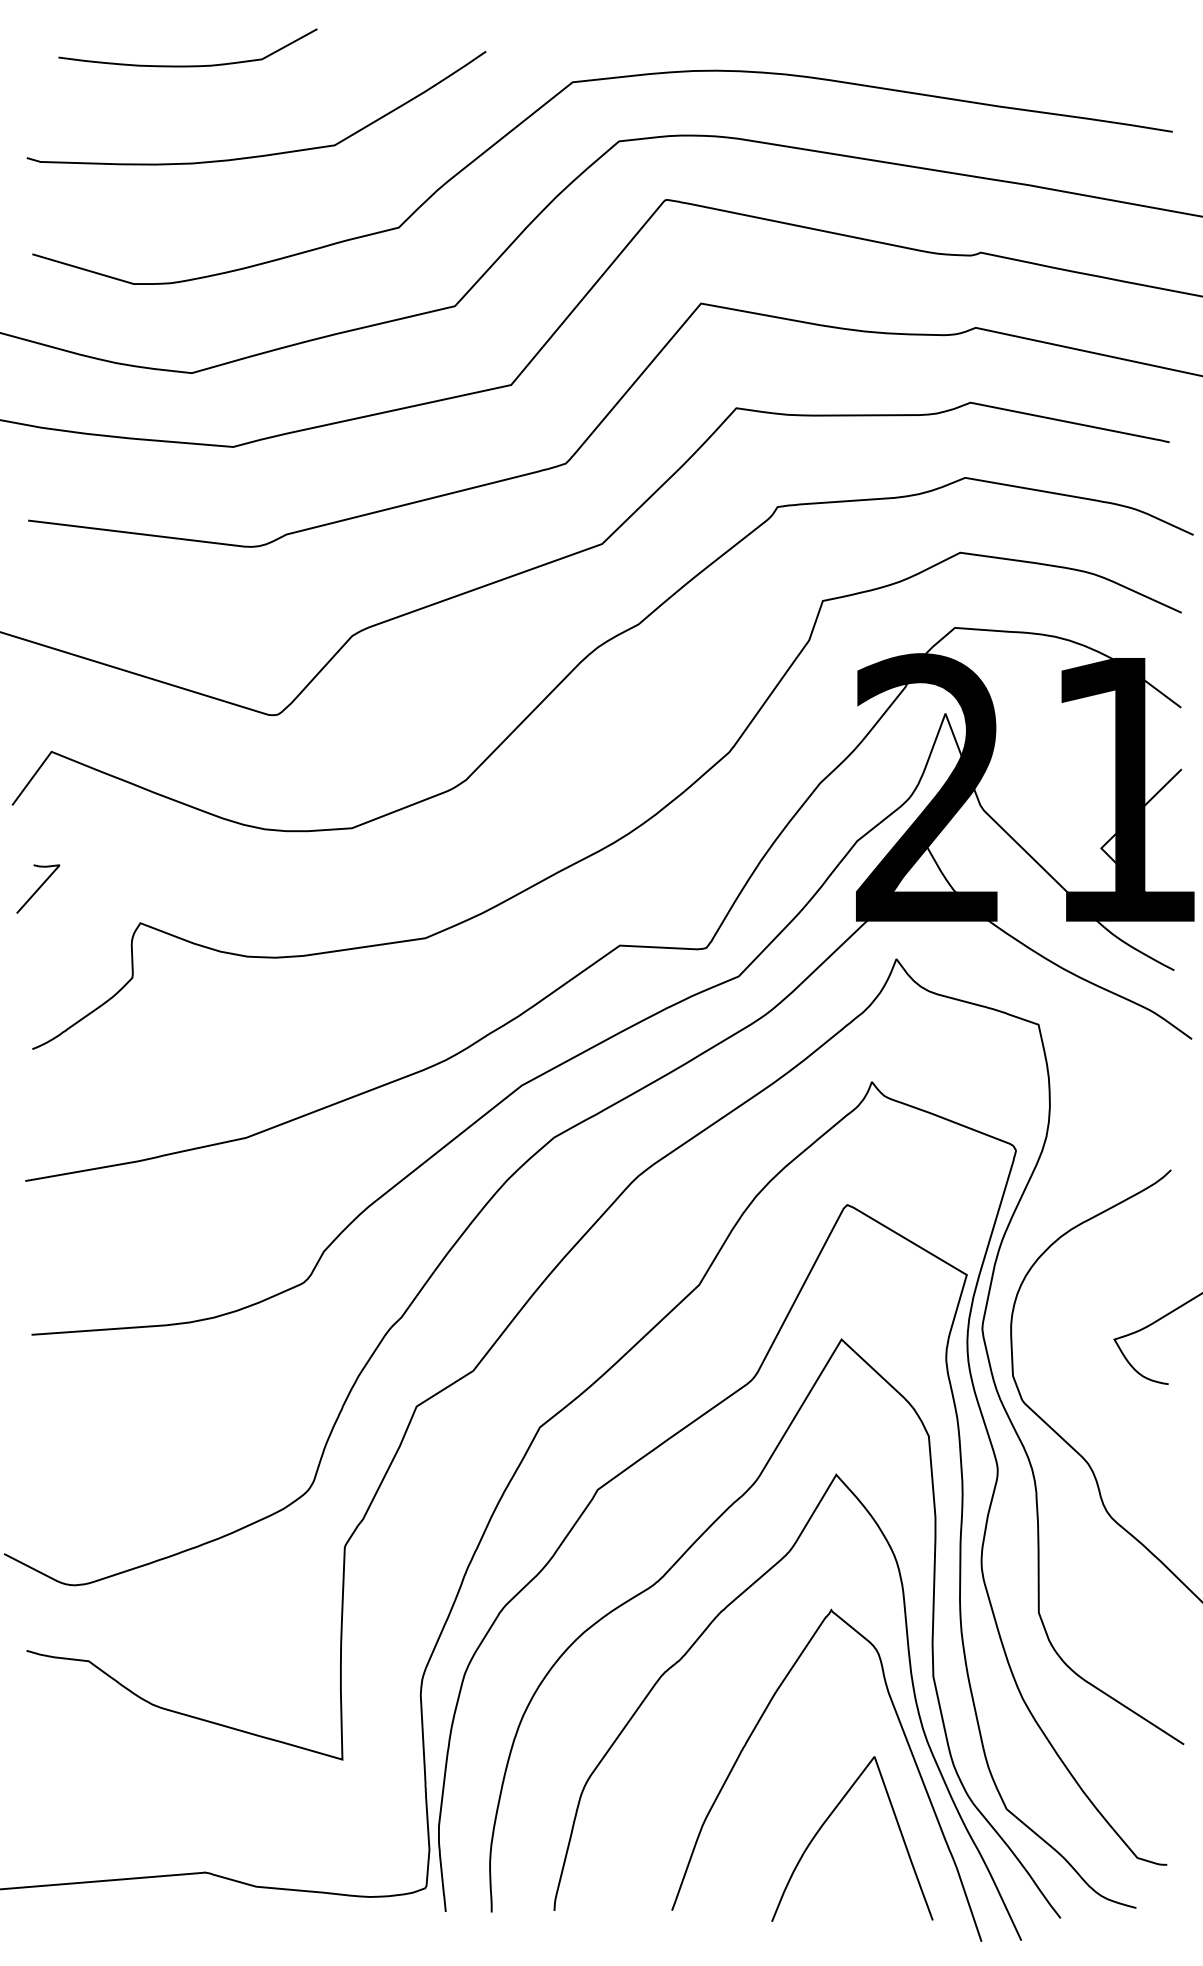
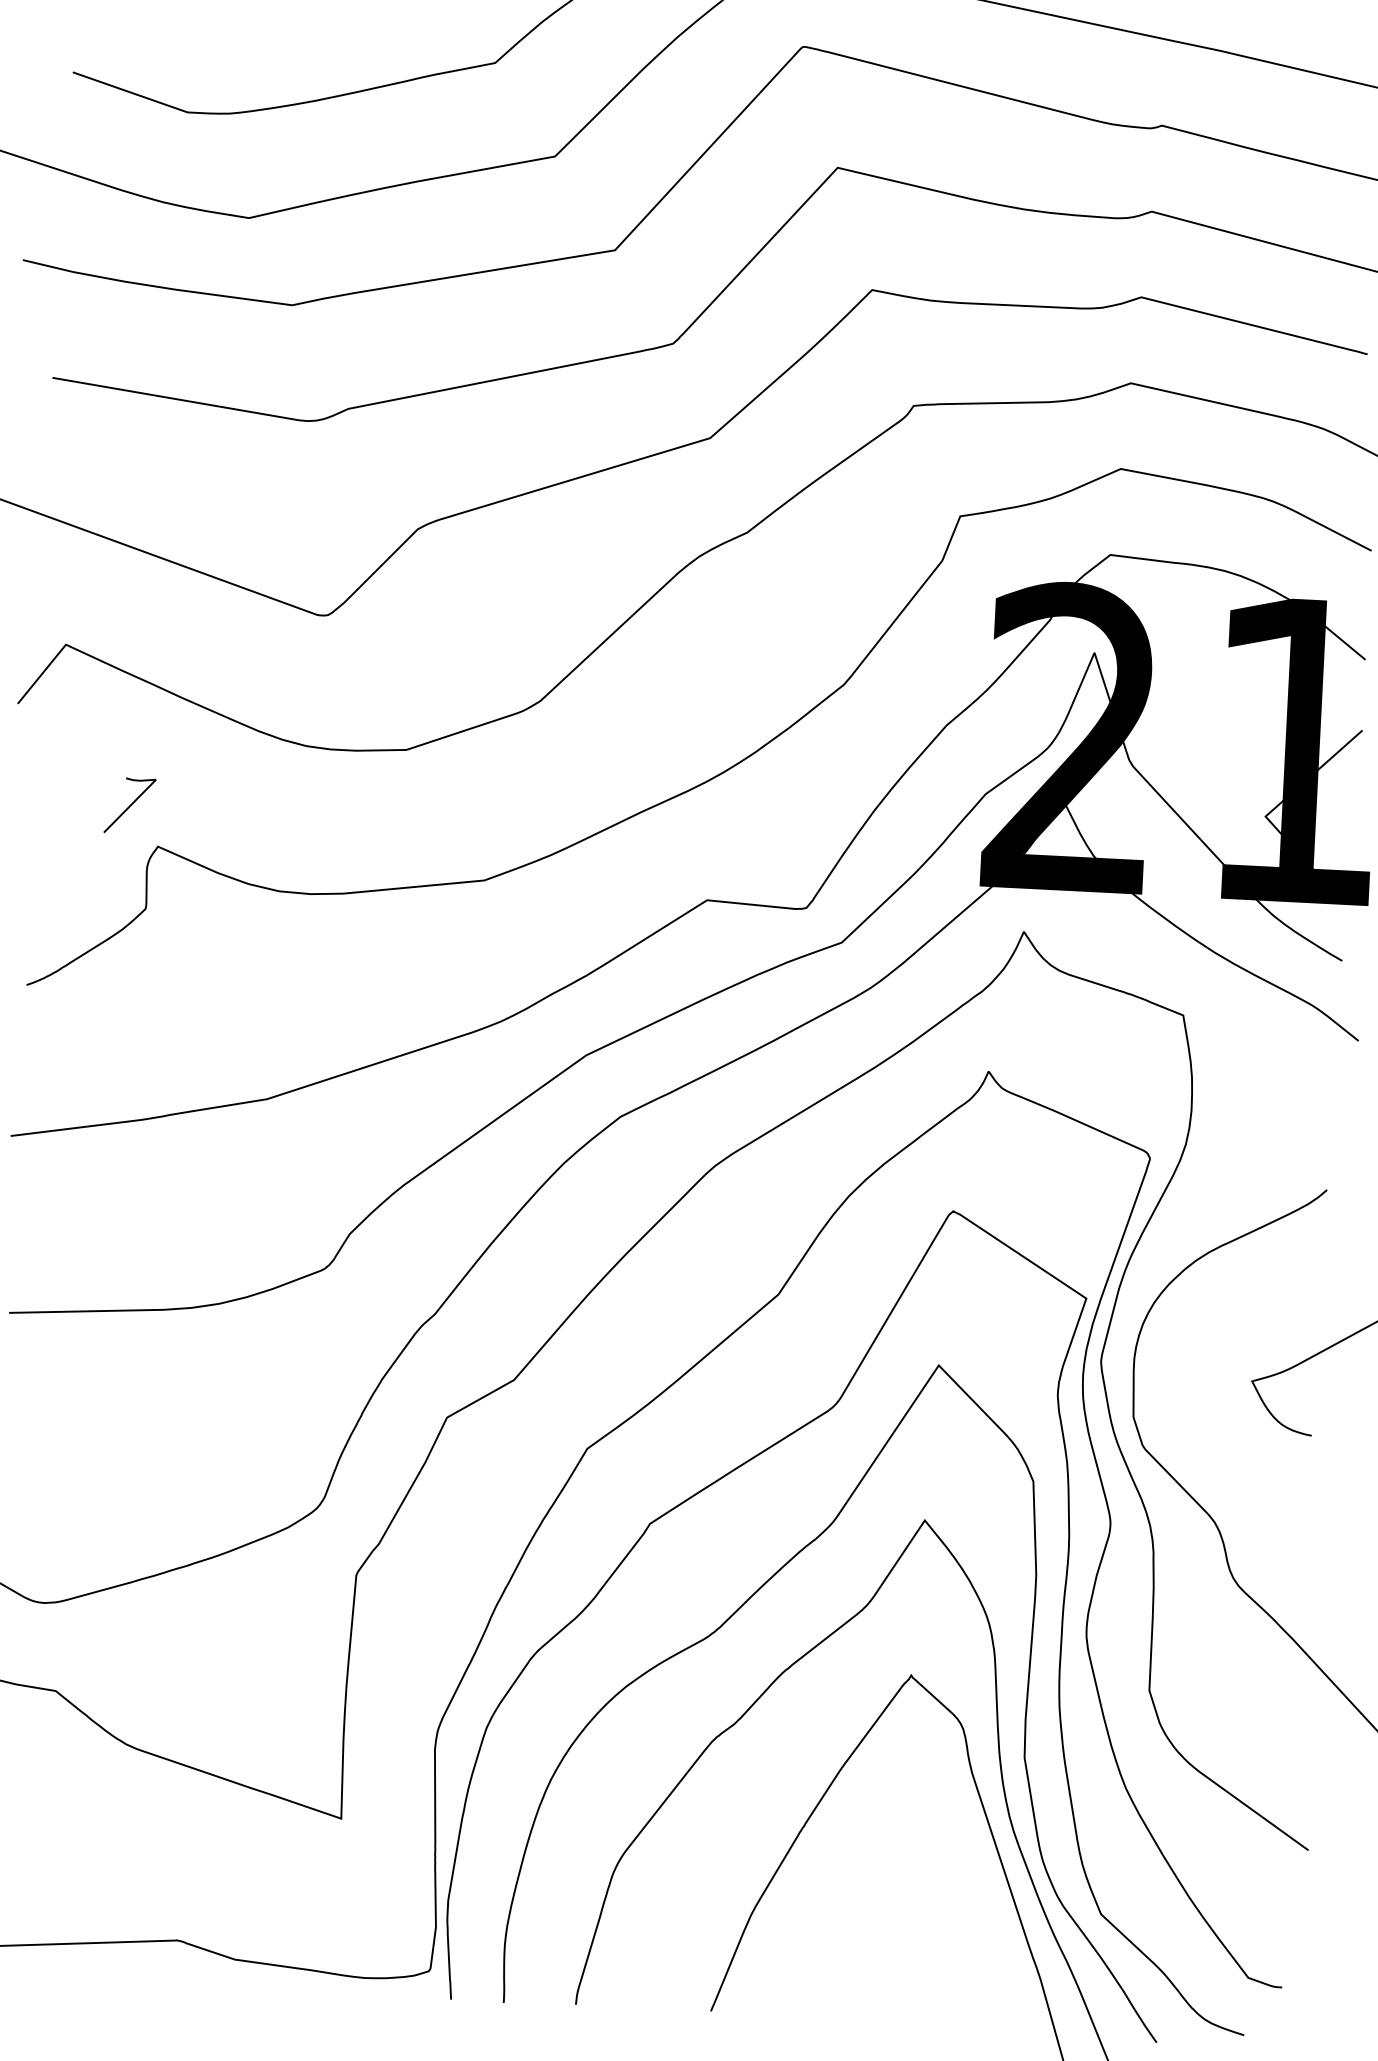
line: (38, 888) -> (130, 805), moved
curve: (828, 1819) -> (895, 1915), removed

